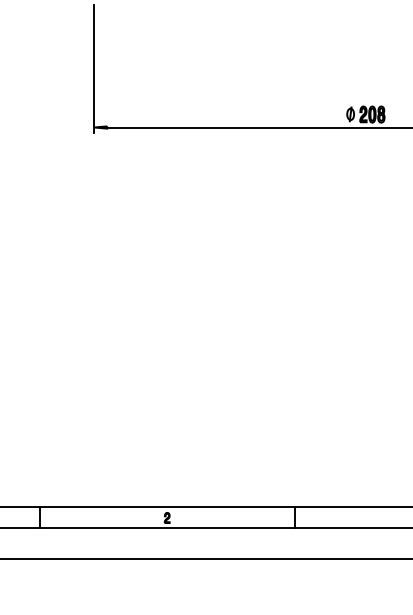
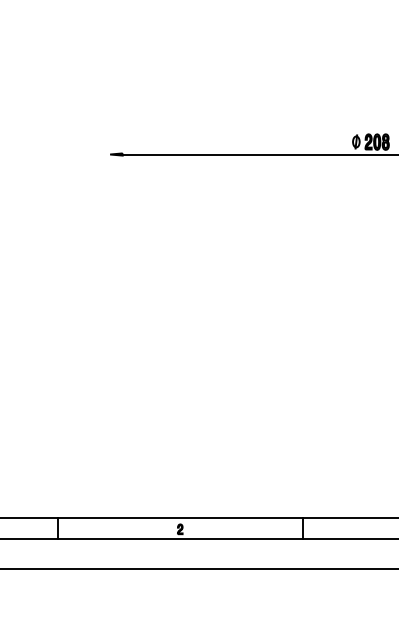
line: (94, 69) -> (110, 98), removed

